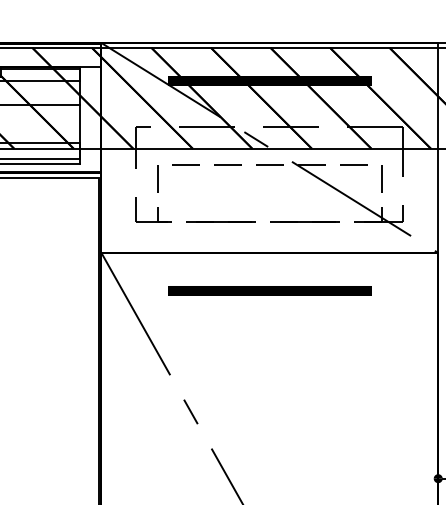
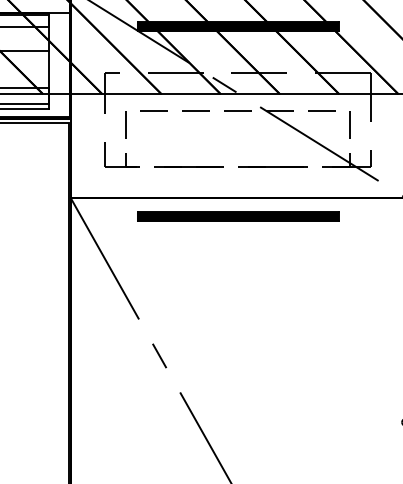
part: (269, 290) -> (237, 216), moved

